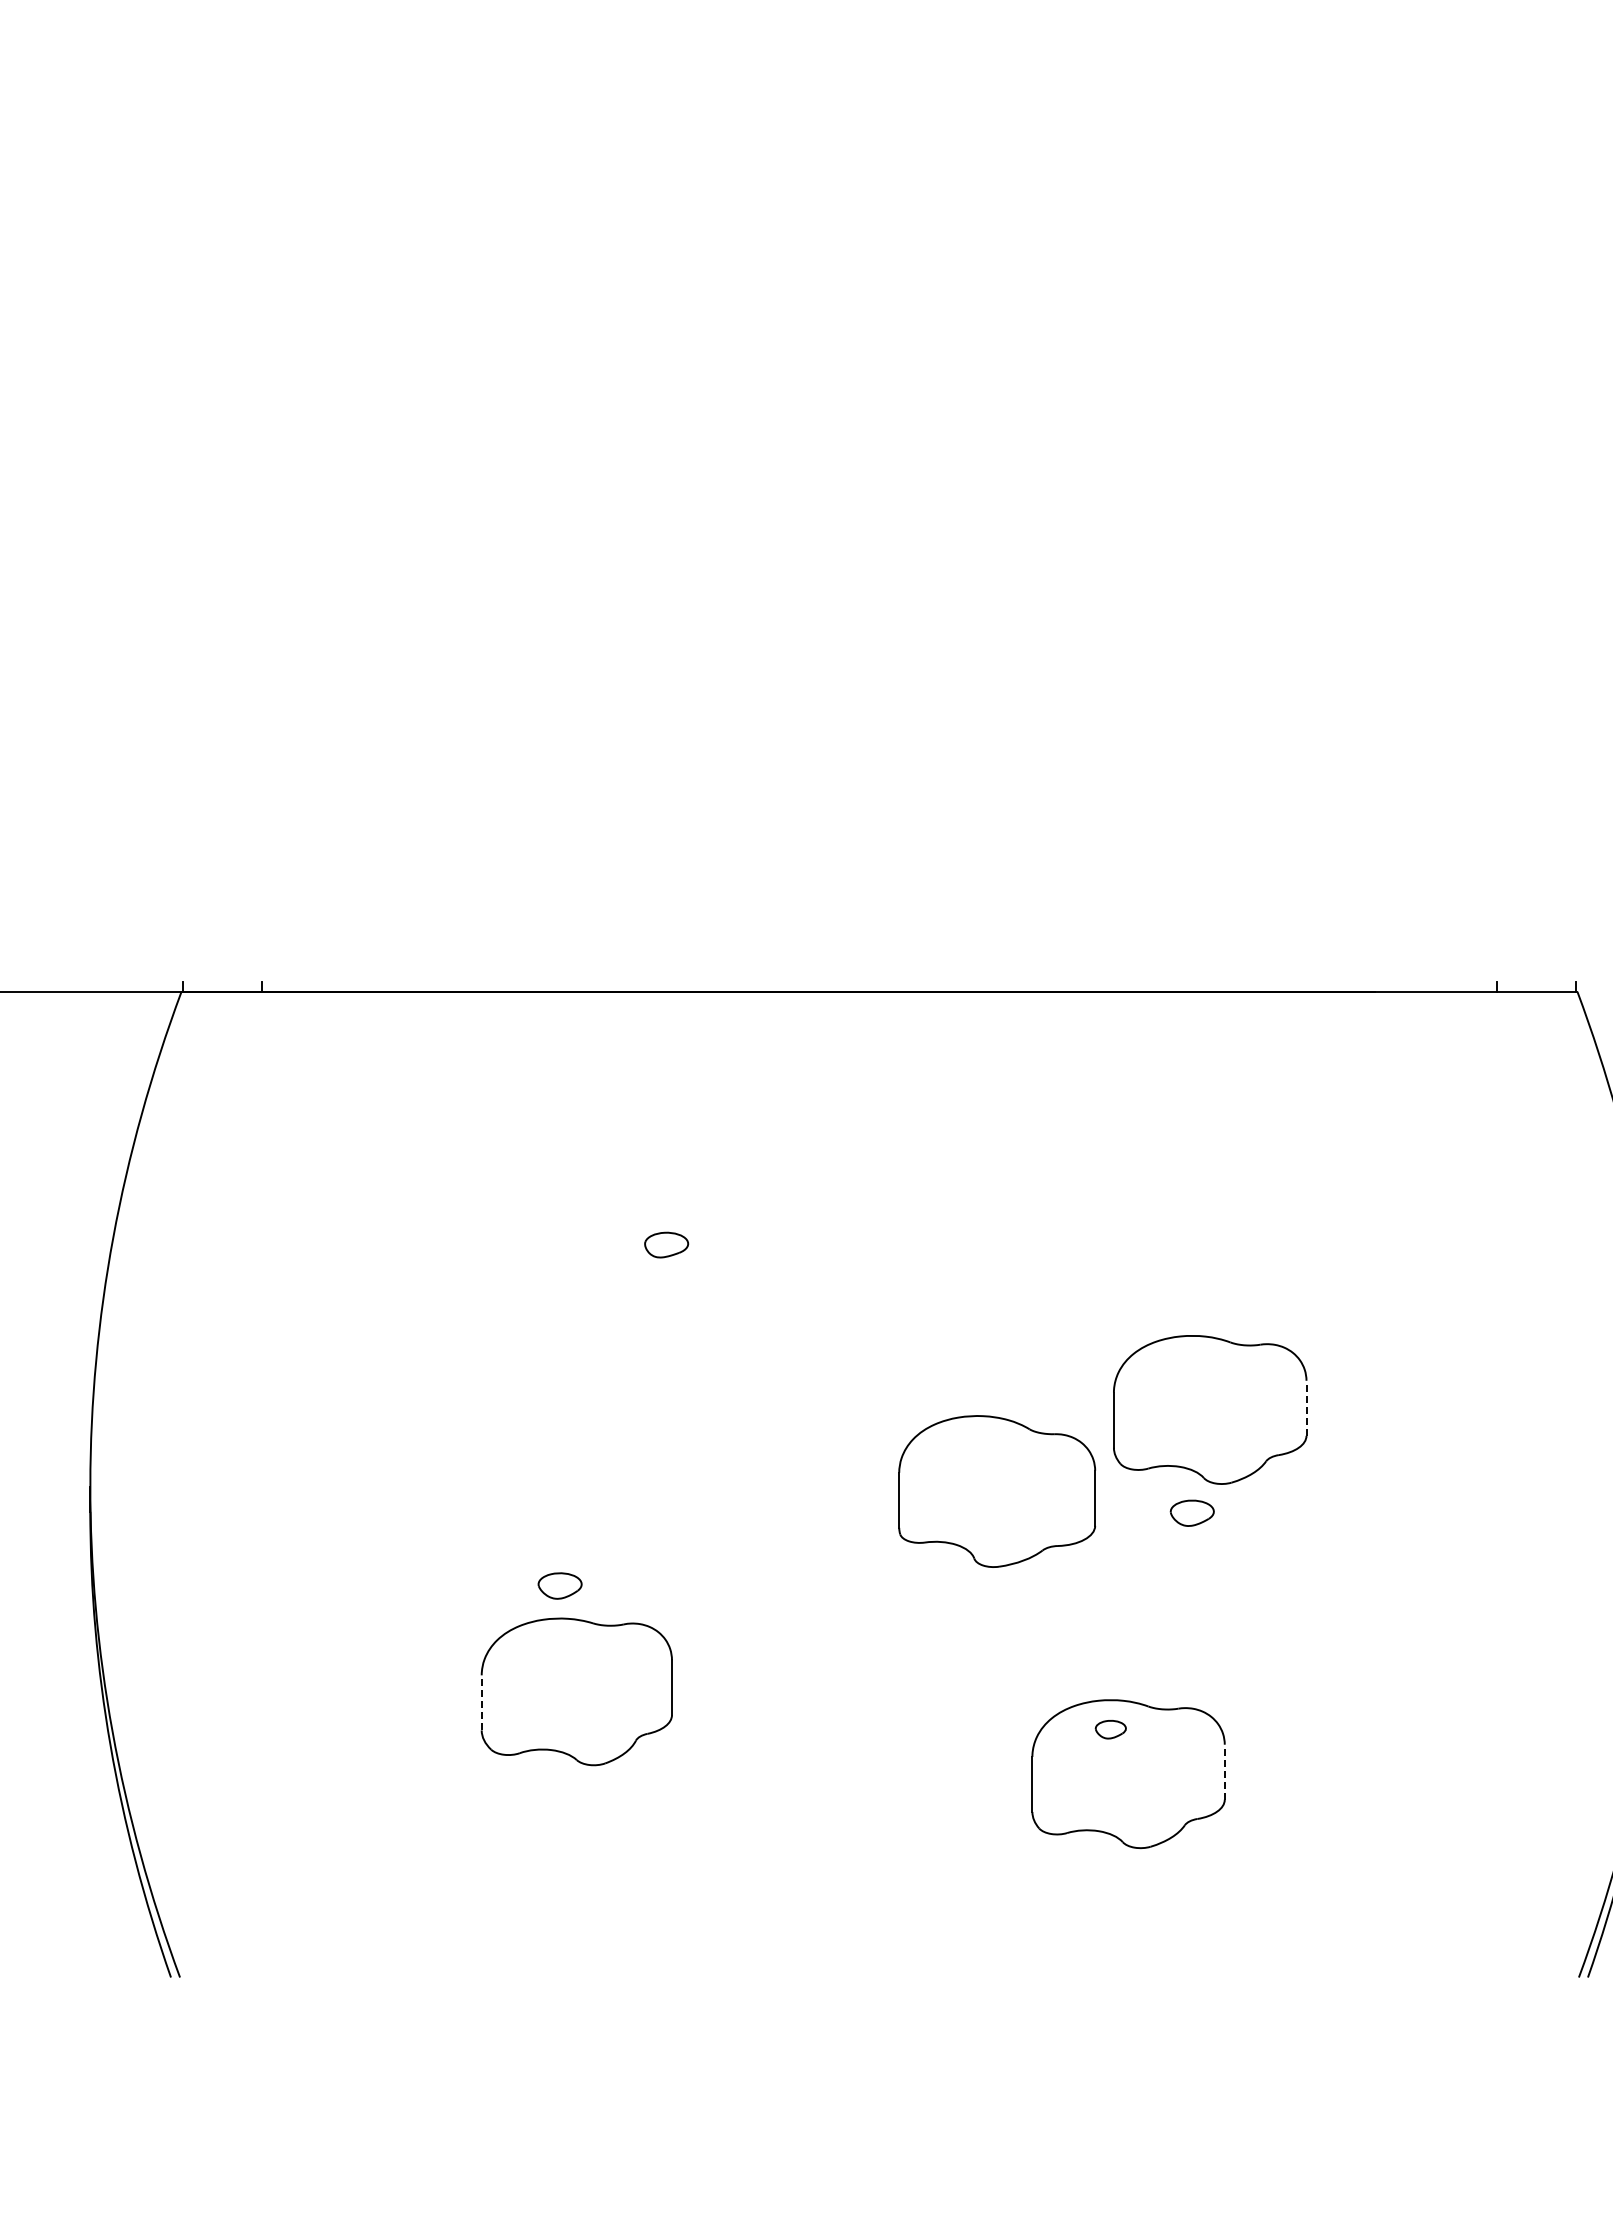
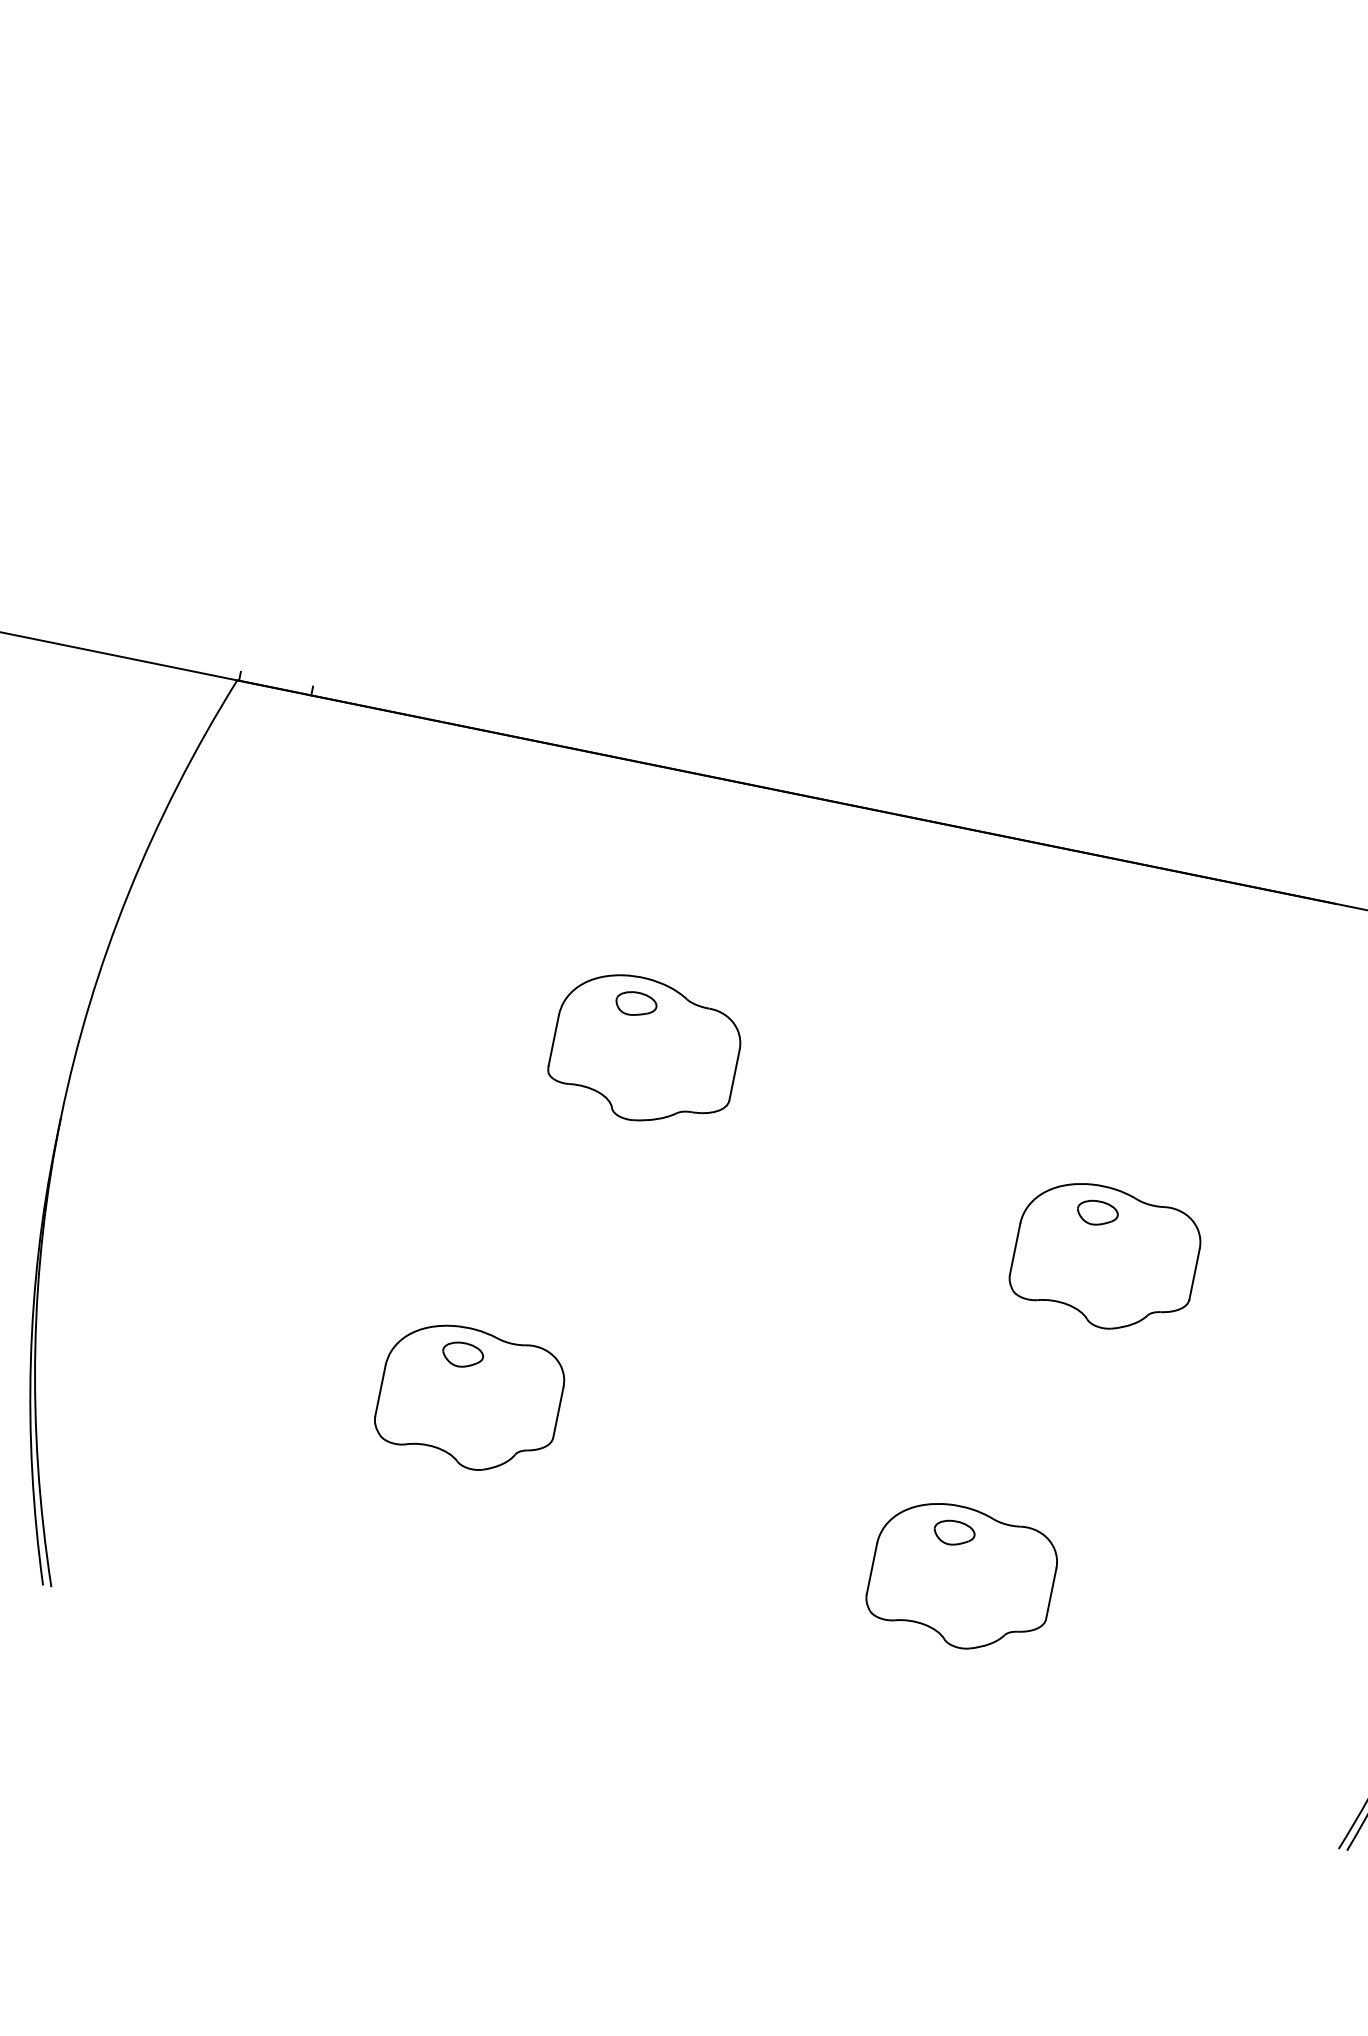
line: (1306, 1408) -> (1194, 1274), dashed -> solid
part: (996, 1491) -> (645, 1050), moved
part: (1191, 1512) -> (1096, 1212), moved
part: (559, 1585) -> (462, 1354), moved
line: (481, 1702) -> (380, 1390), dashed -> solid
part: (1110, 1729) -> (954, 1533), size x1.43
line: (1224, 1772) -> (1050, 1594), dashed -> solid

